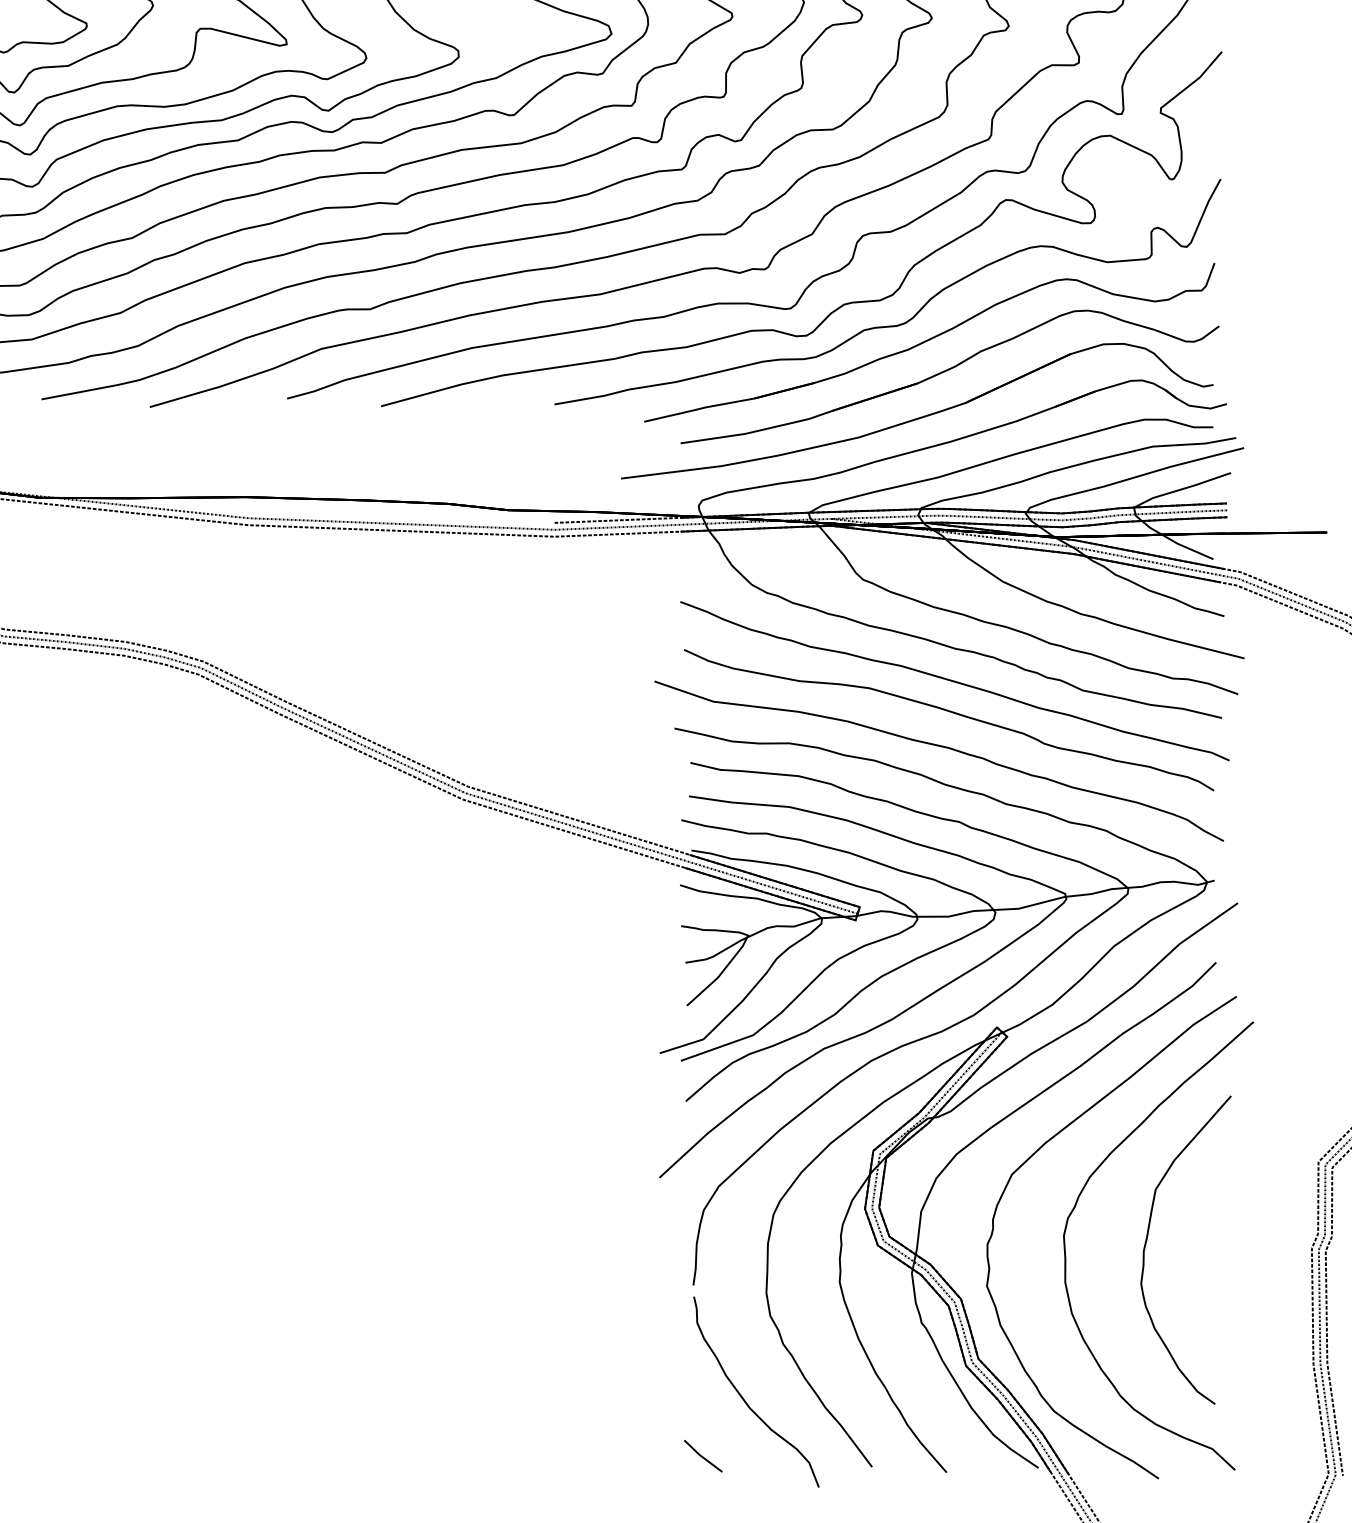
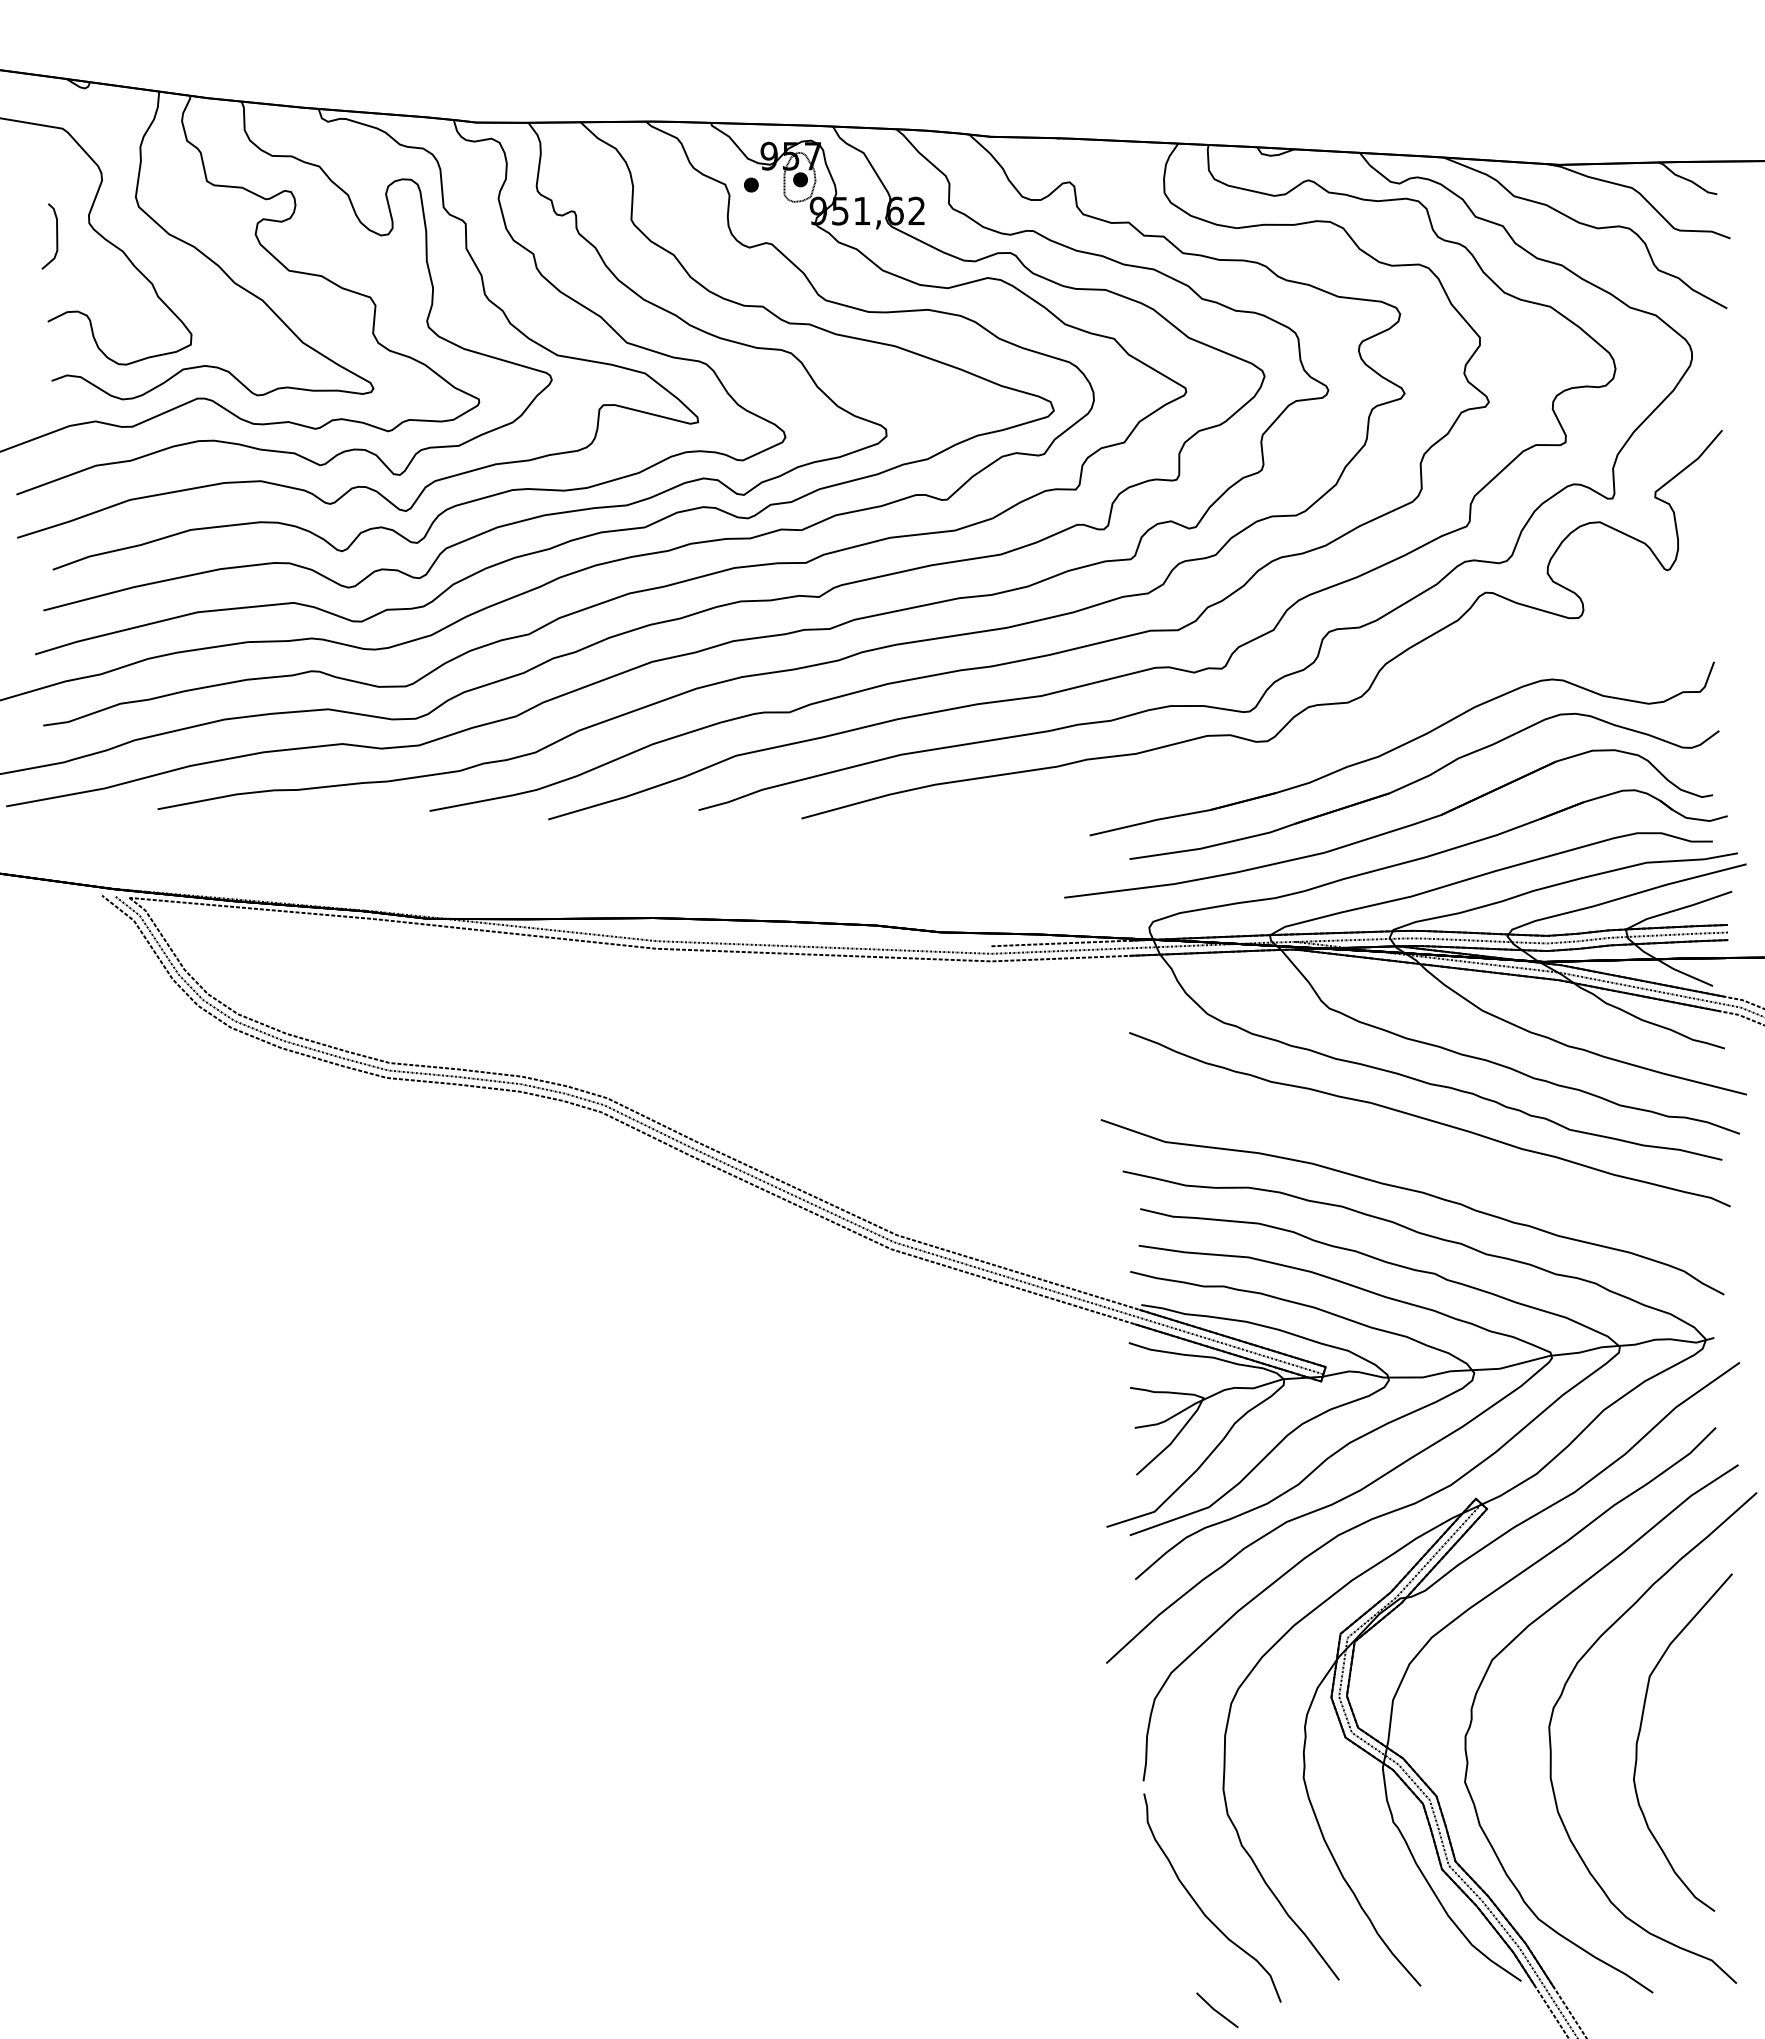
curve: (895, 324) -> (1364, 729), removed
curve: (951, 713) -> (1426, 1154), removed
line: (703, 1456) -> (1217, 2010), moved

